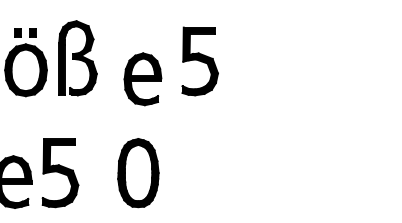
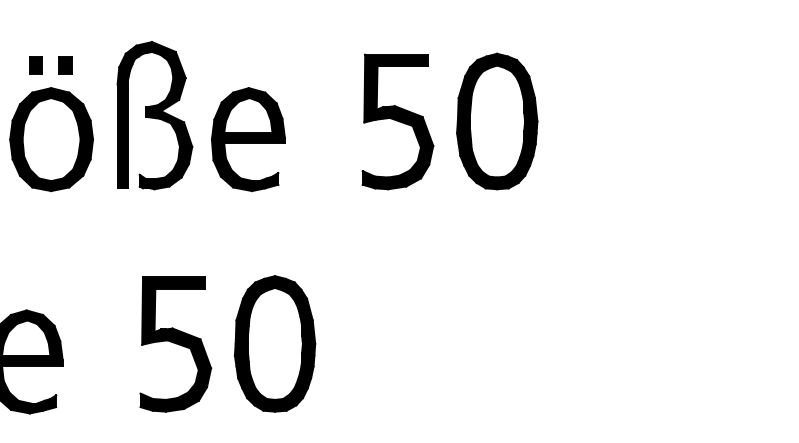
part: (250, 61) -> (497, 122), added
part: (142, 79) -> (247, 139), moved
part: (60, 173) -> (175, 344), moved

